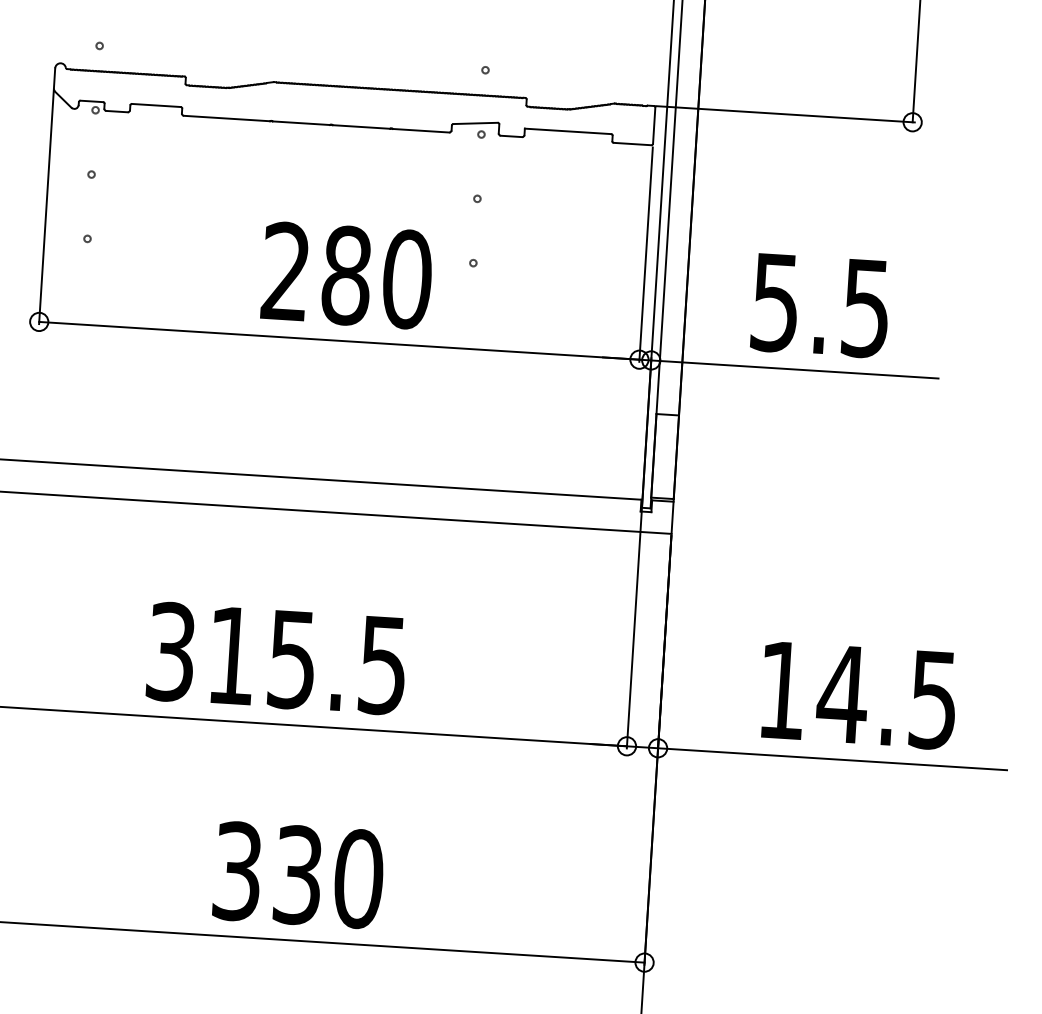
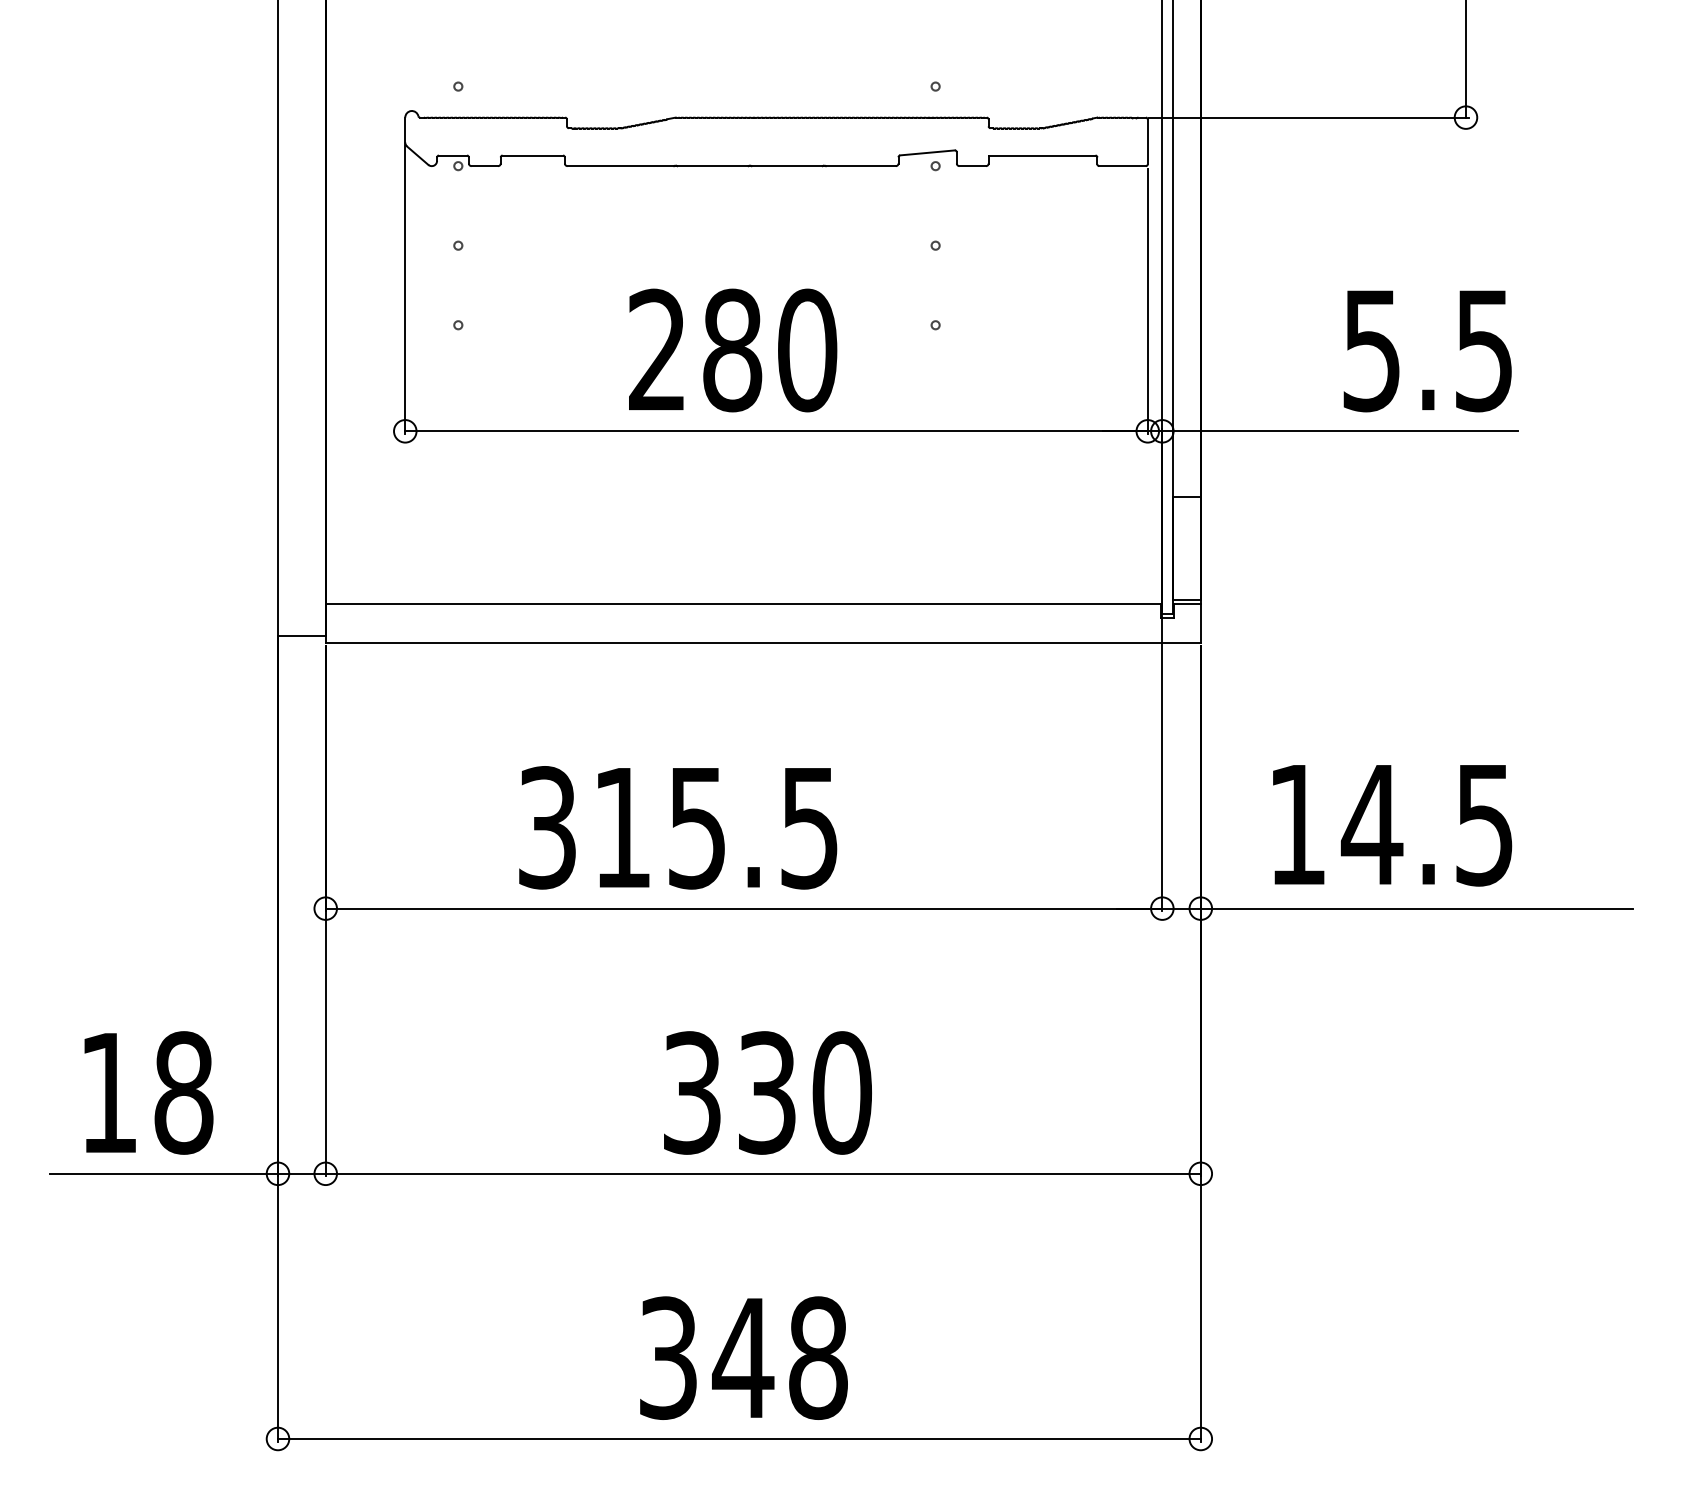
text: (347, 275) -> (733, 350), moved
text: (820, 306) -> (1427, 351), moved
text: (277, 658) -> (678, 827), moved
text: (859, 695) -> (1392, 825), moved

